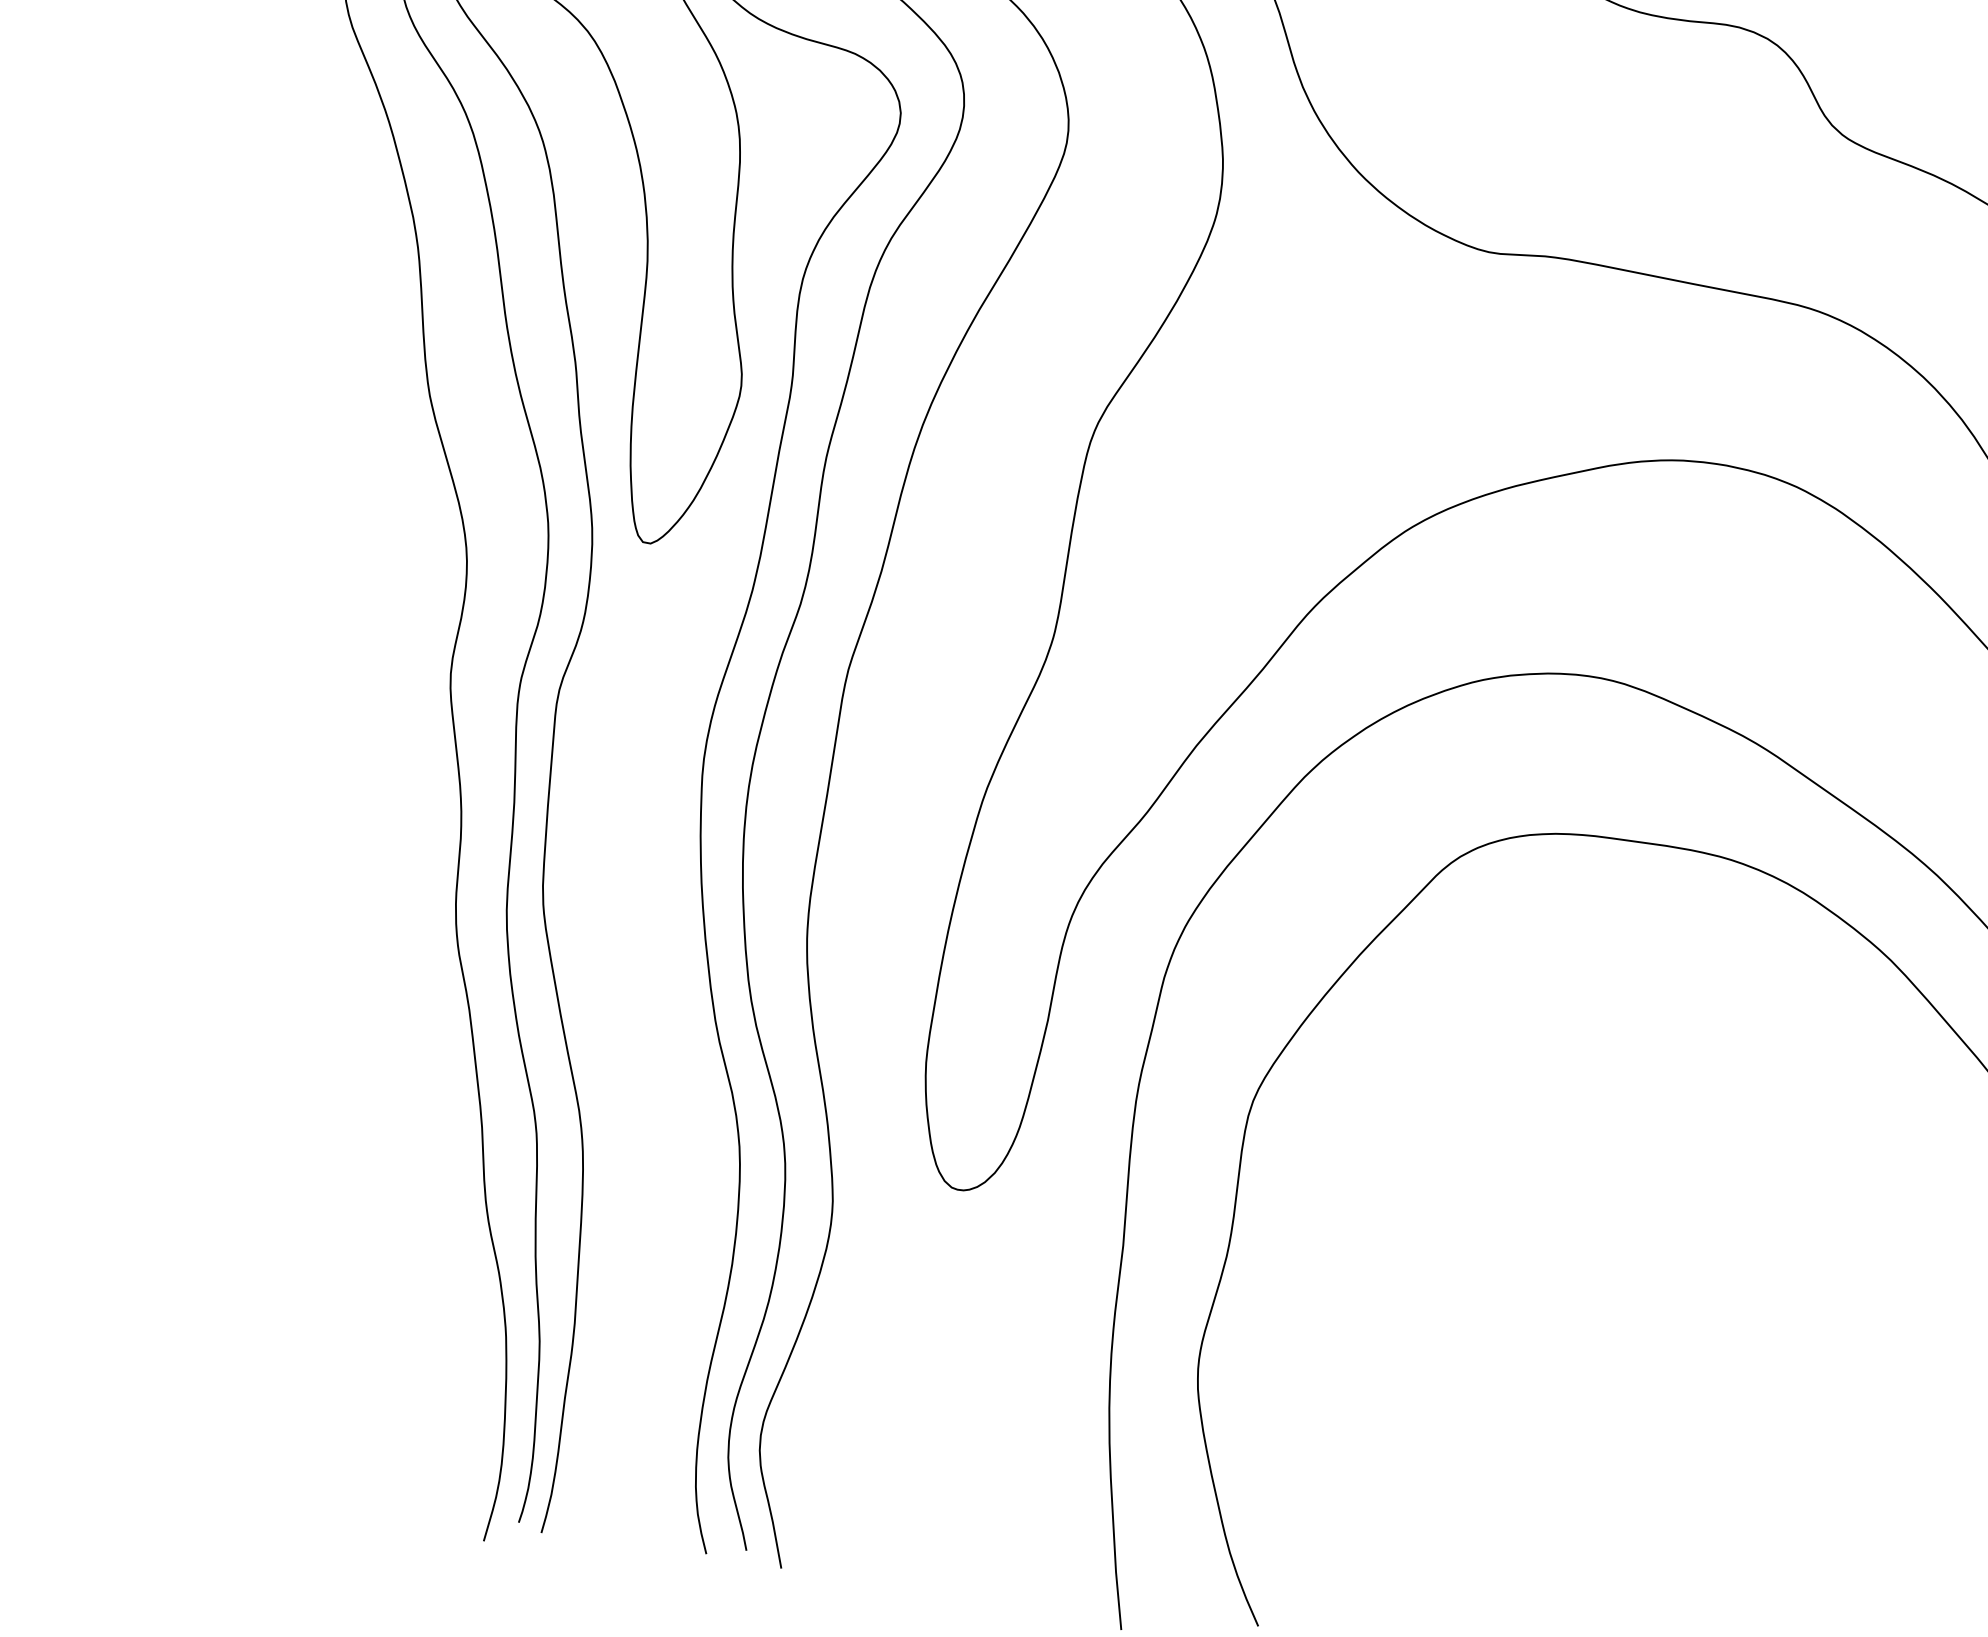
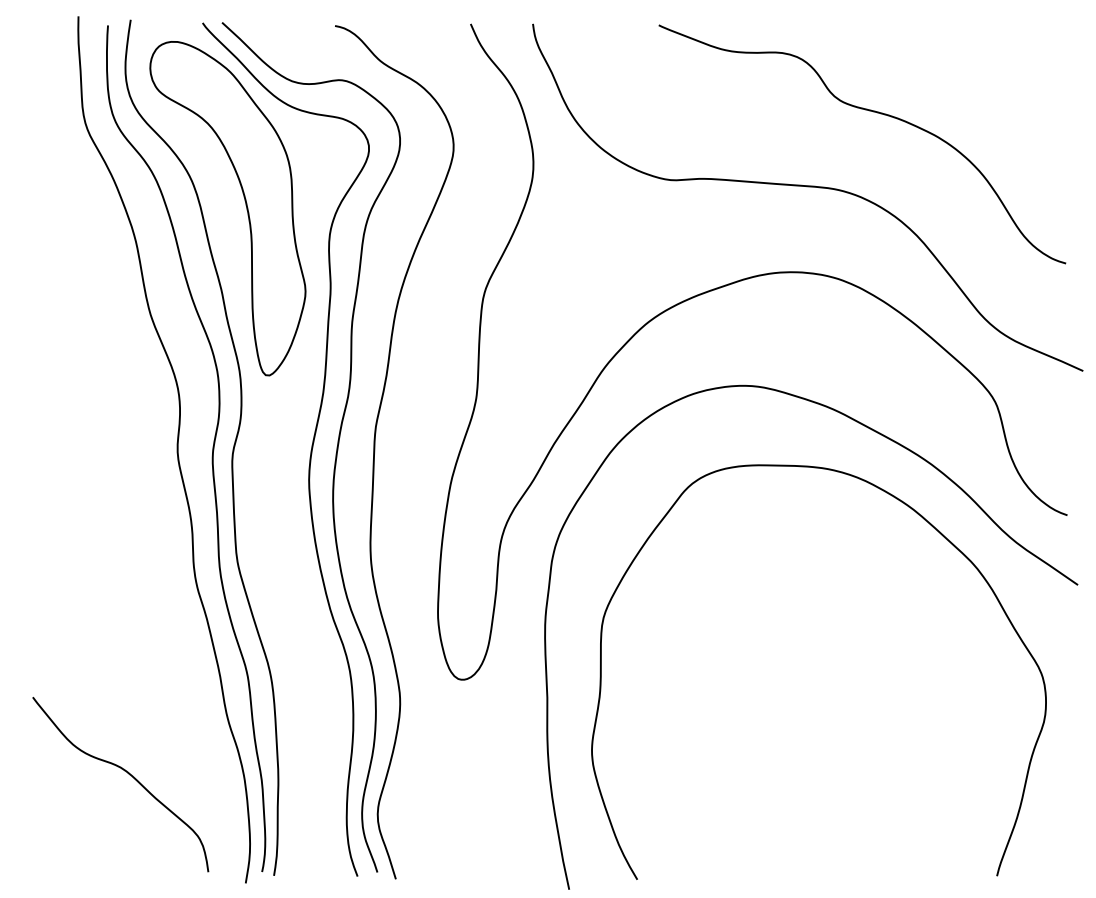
curve: (279, 1300) -> (129, 775), added

